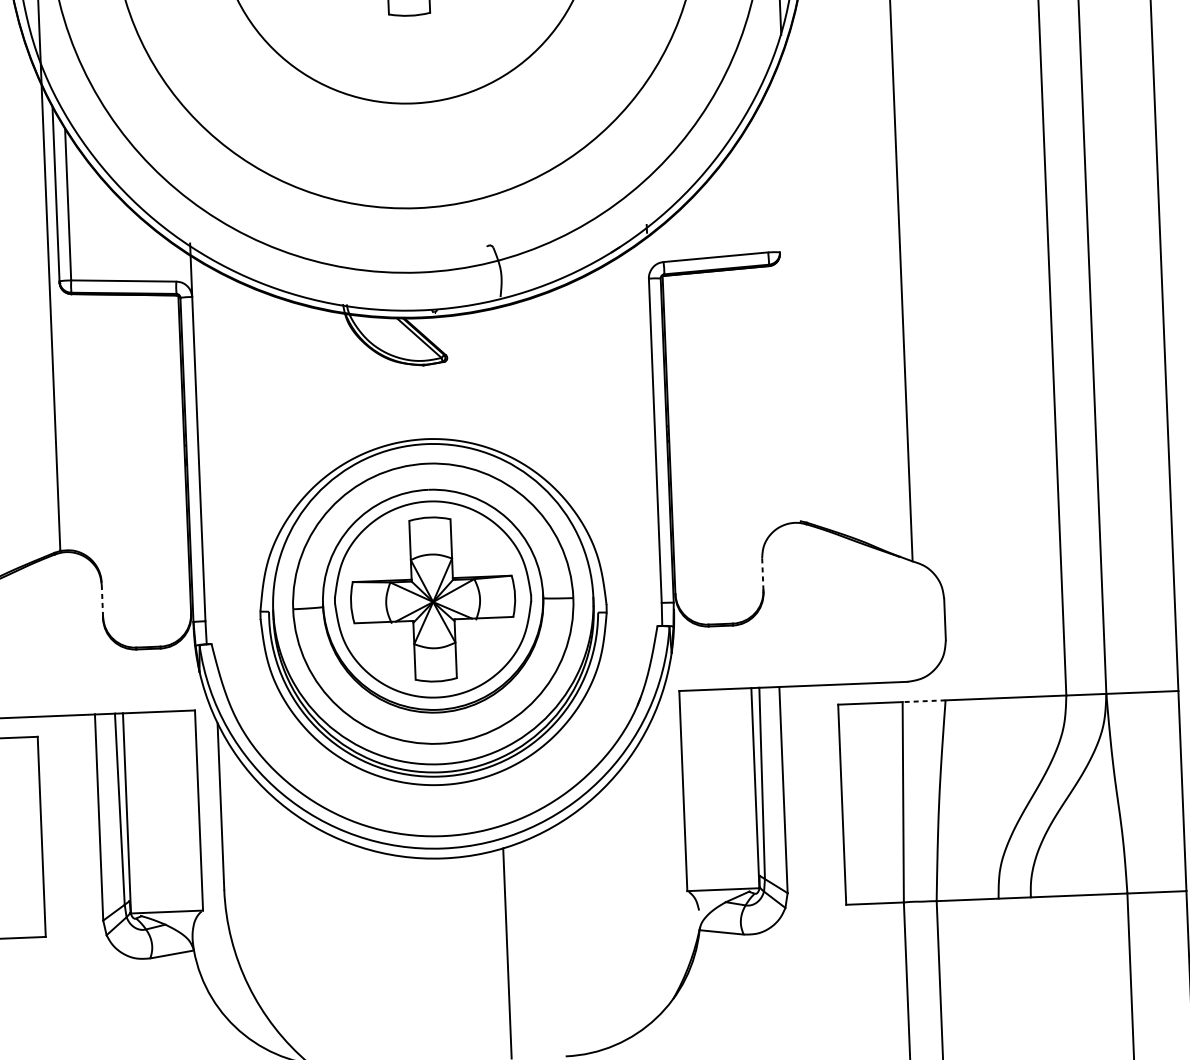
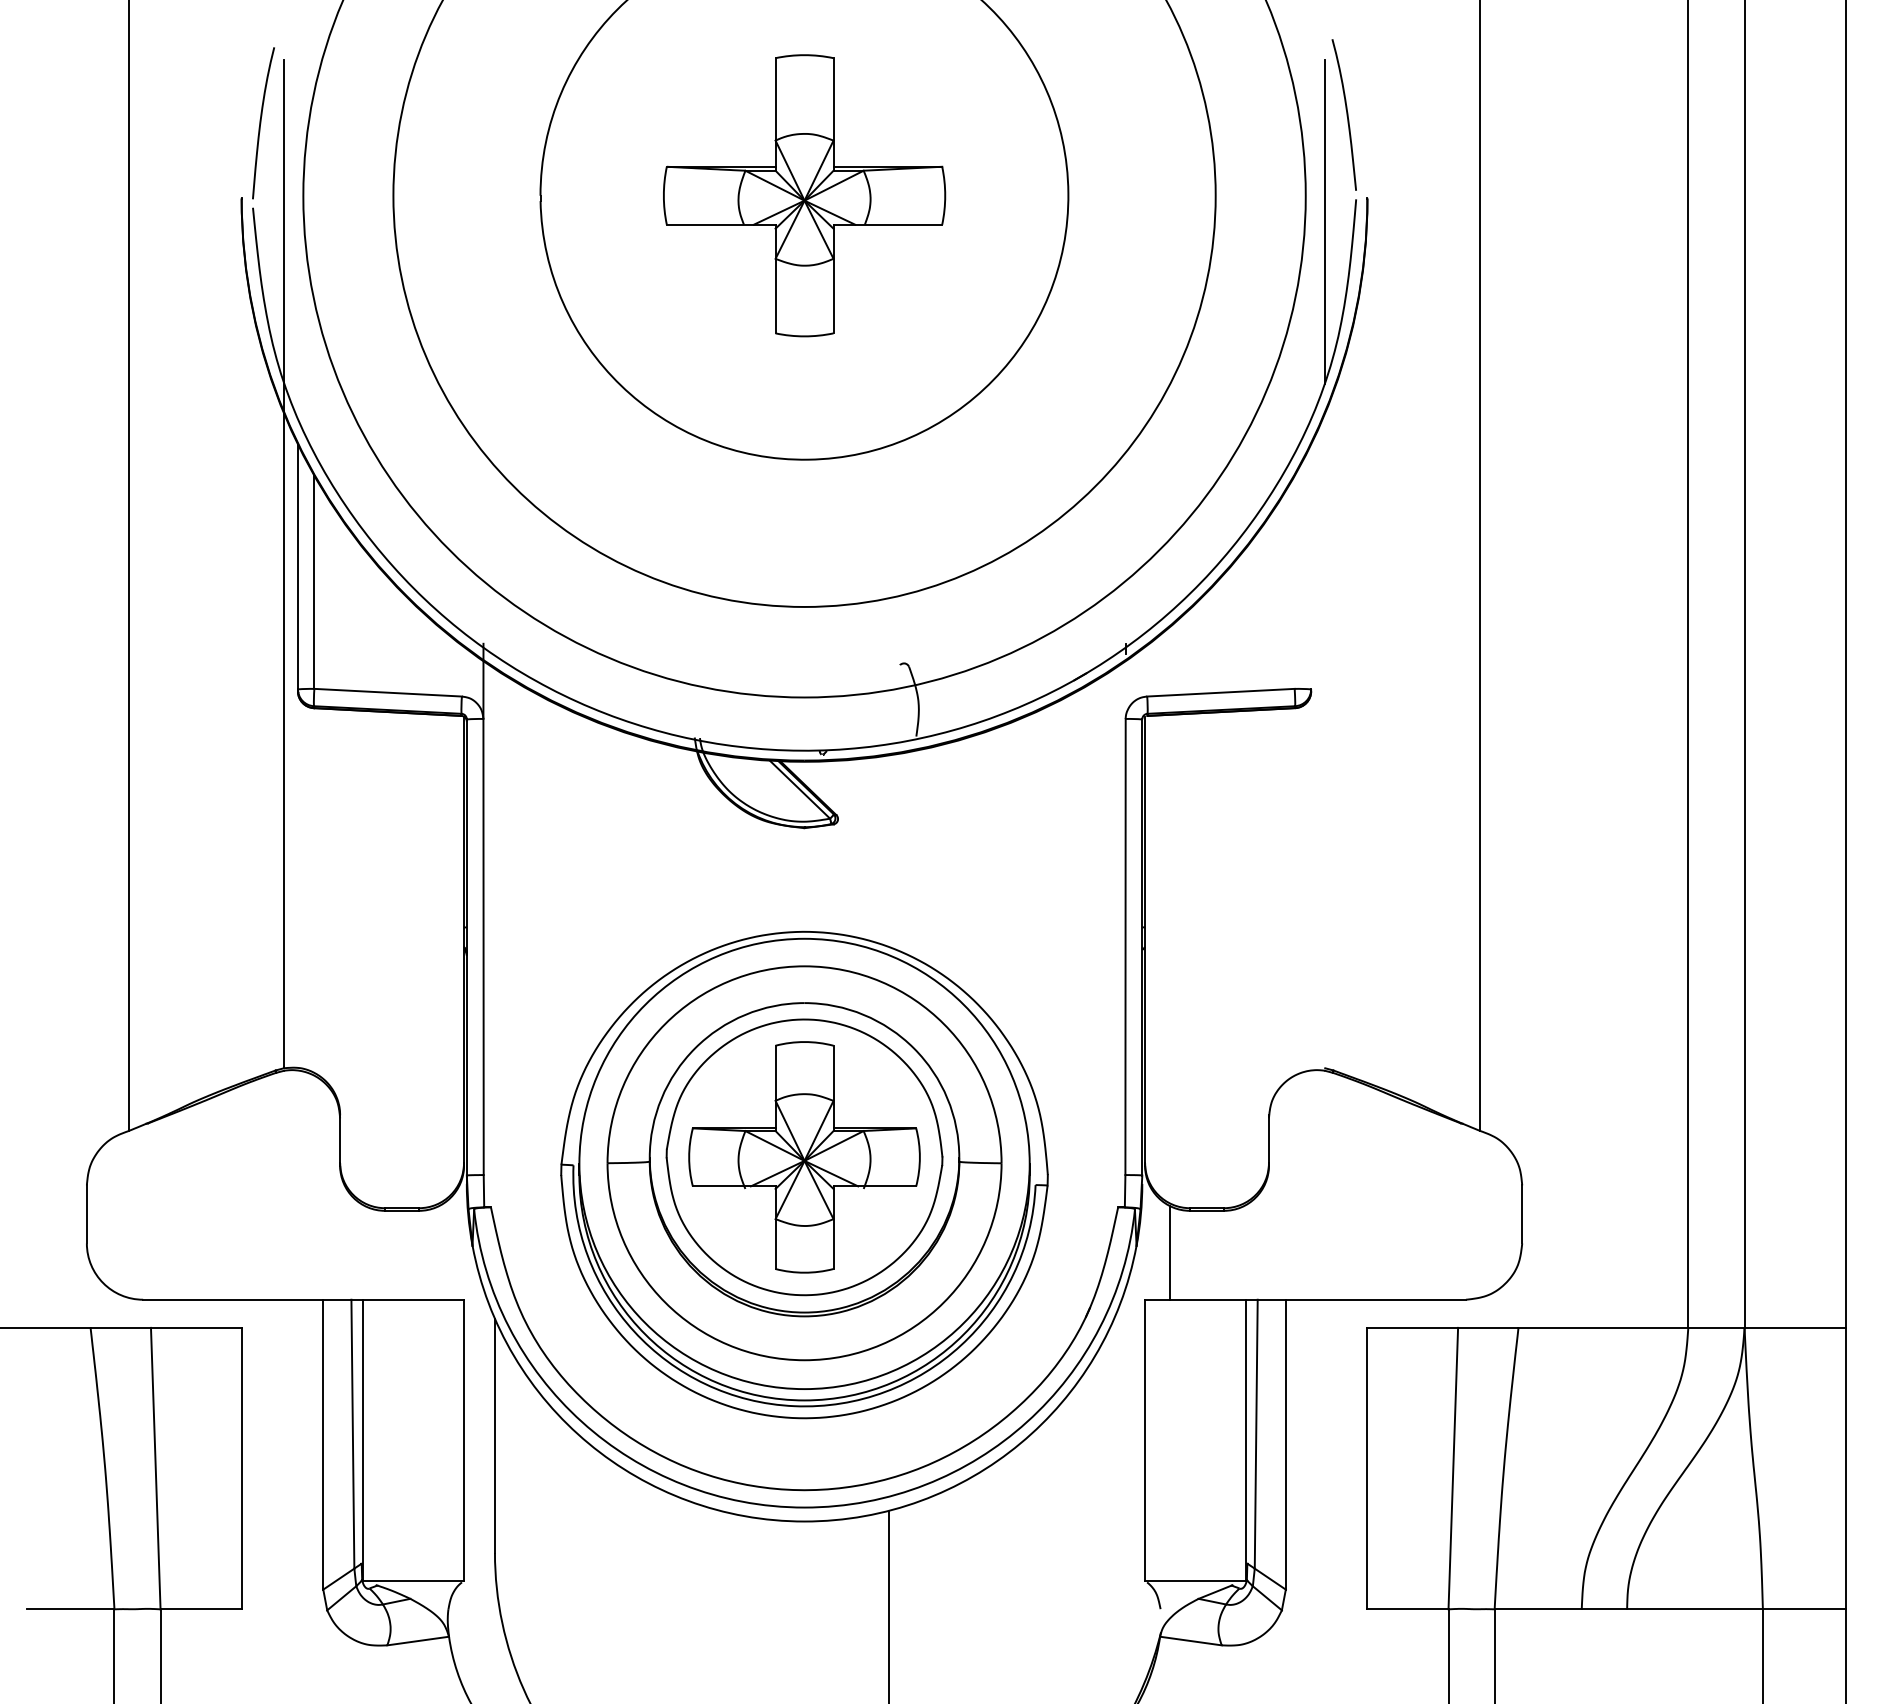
line: (762, 573) -> (1268, 1139), dashed -> solid
line: (102, 600) -> (340, 1139), dashed -> solid
line: (696, 656) -> (1170, 1252), added
line: (923, 700) -> (1487, 1327), dashed -> solid

